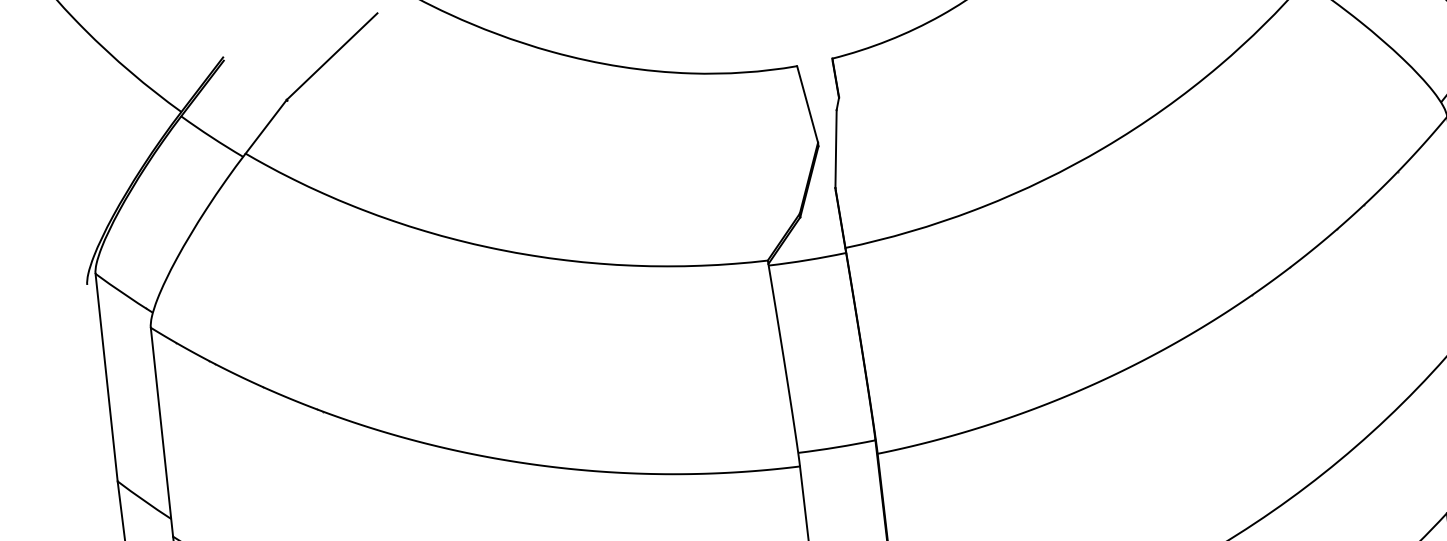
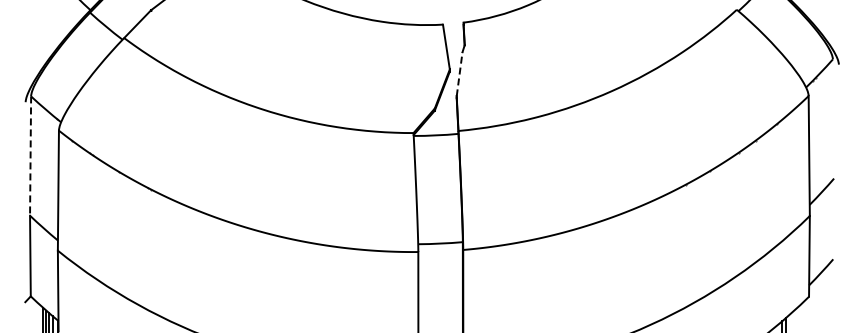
line: (835, 147) -> (459, 73), solid -> dashed
line: (106, 378) -> (30, 156), solid -> dashed

